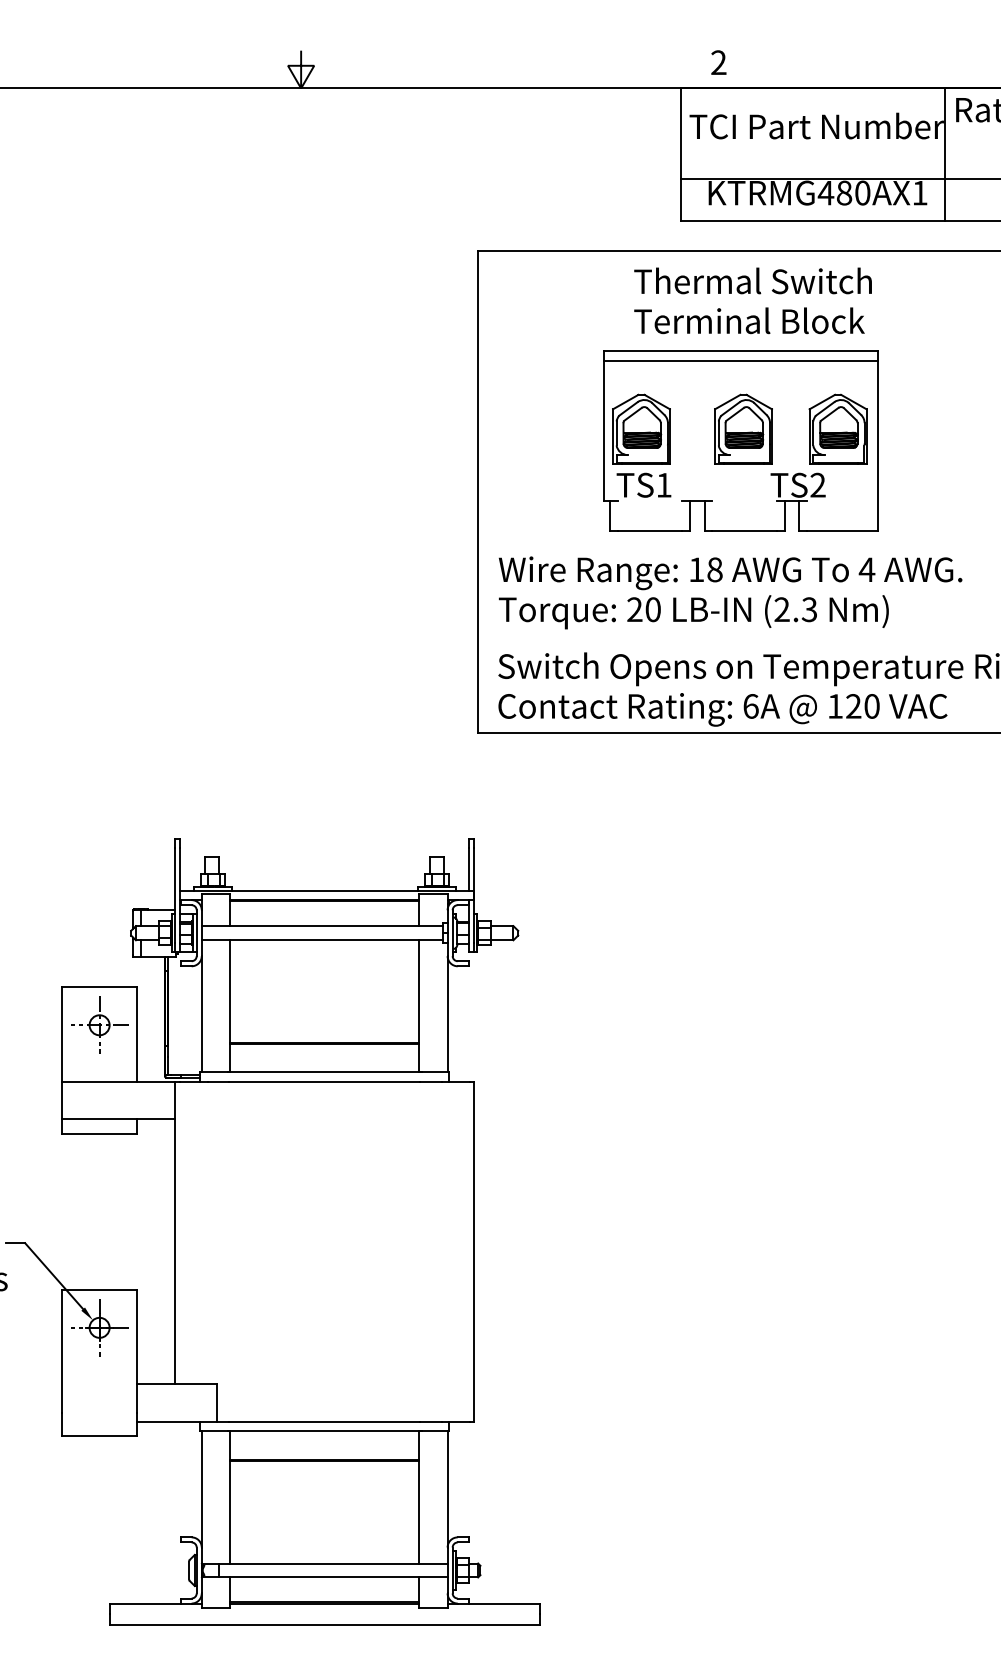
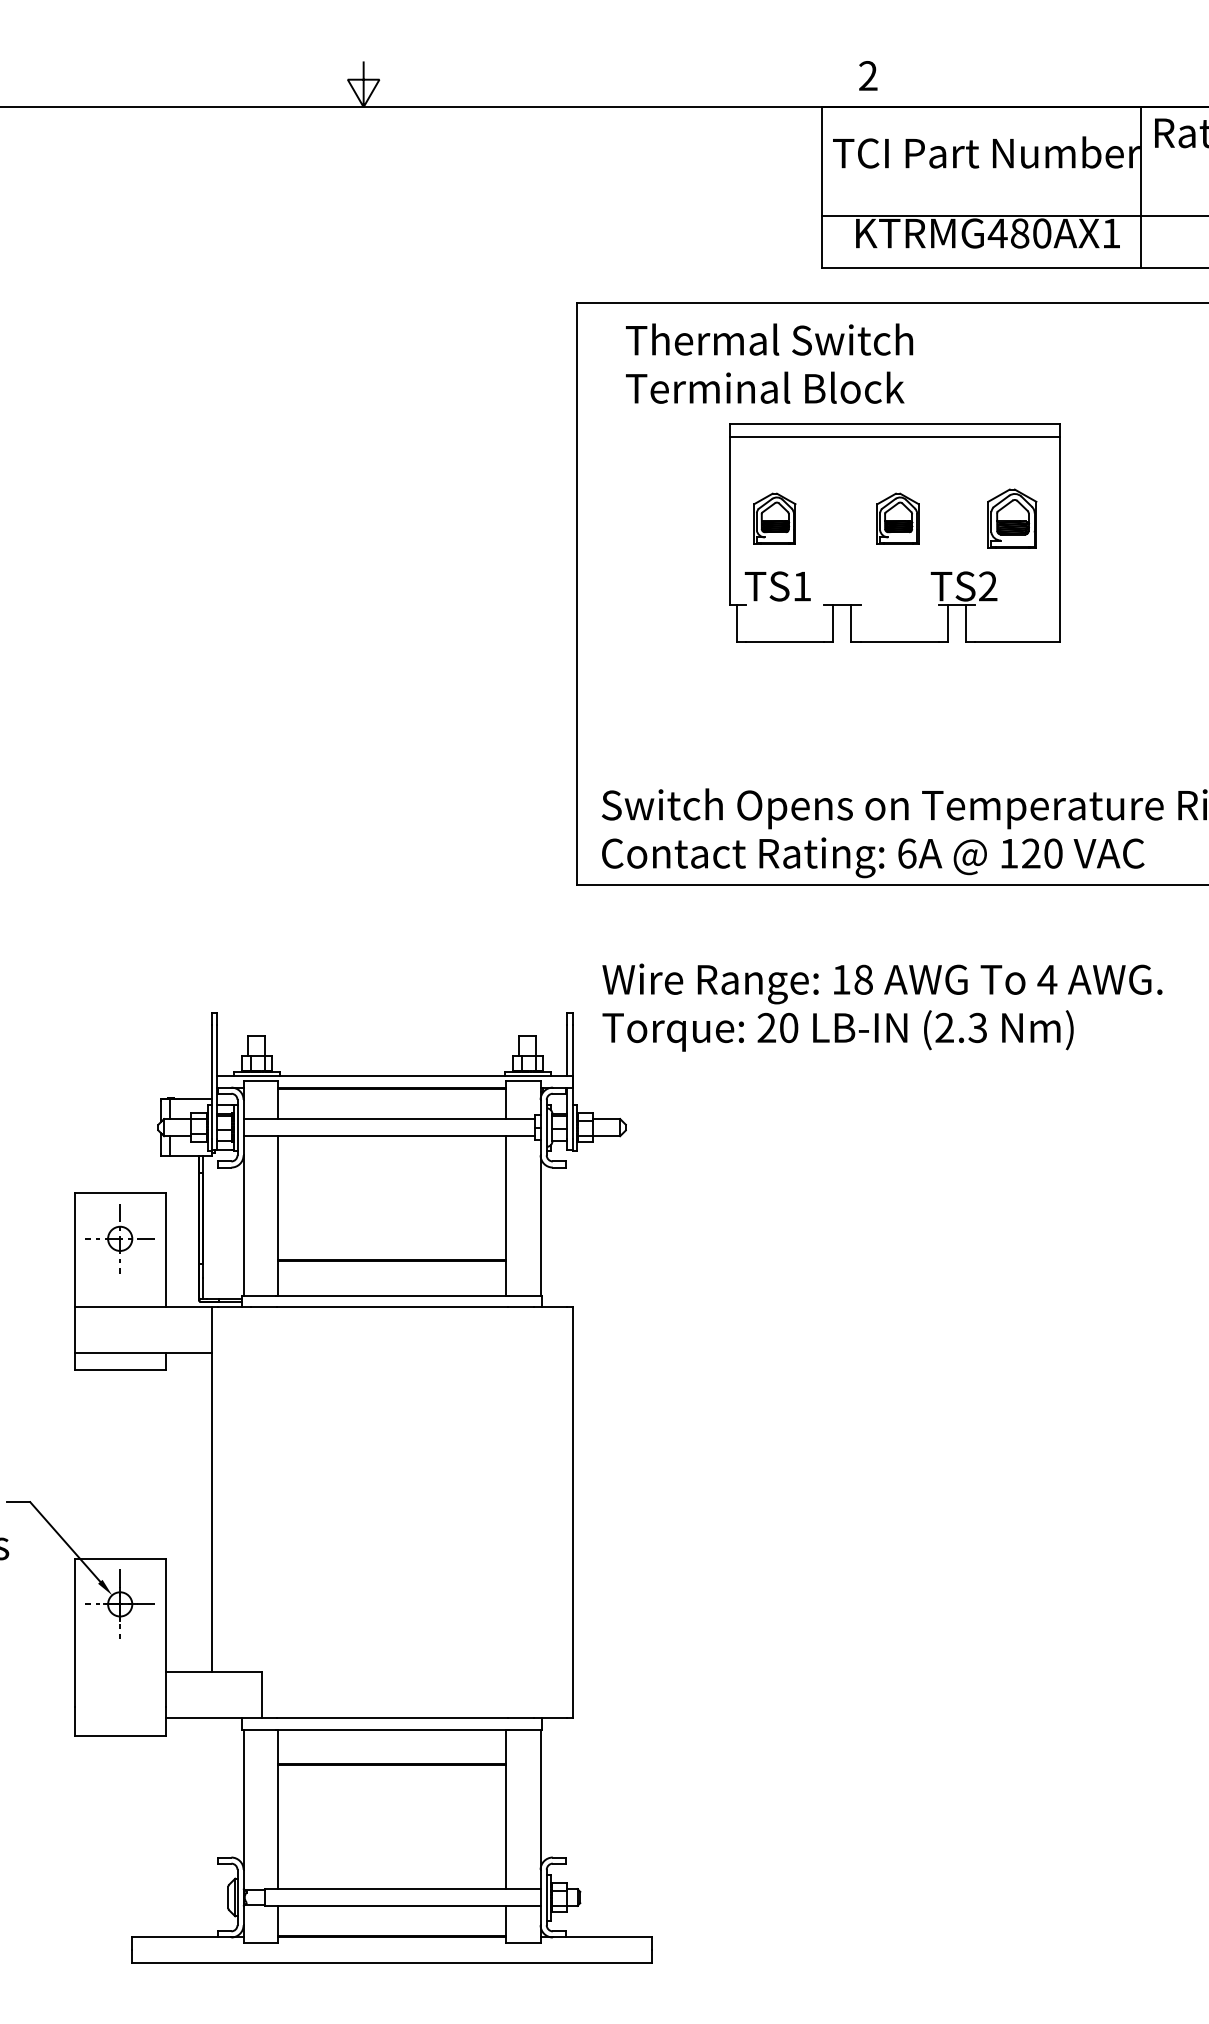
text: (752, 300) -> (768, 363), moved
part: (641, 428) -> (774, 517), size x0.6
part: (743, 428) -> (898, 517), size x0.6
part: (837, 428) -> (1011, 517), size x0.7
text: (730, 592) -> (882, 1007), moved

